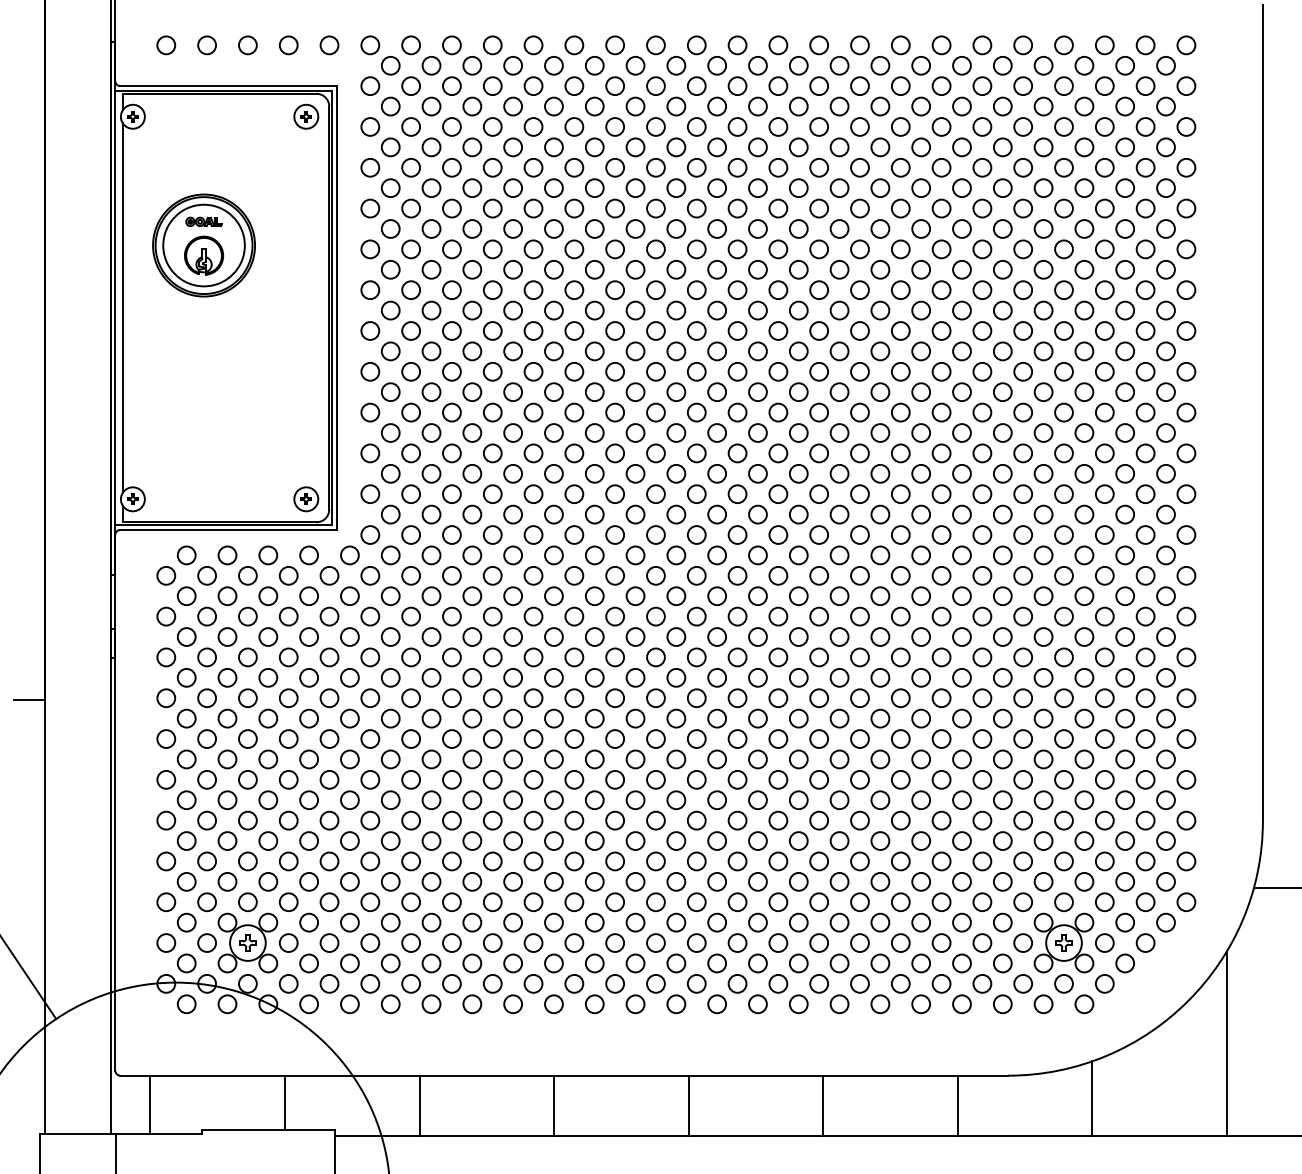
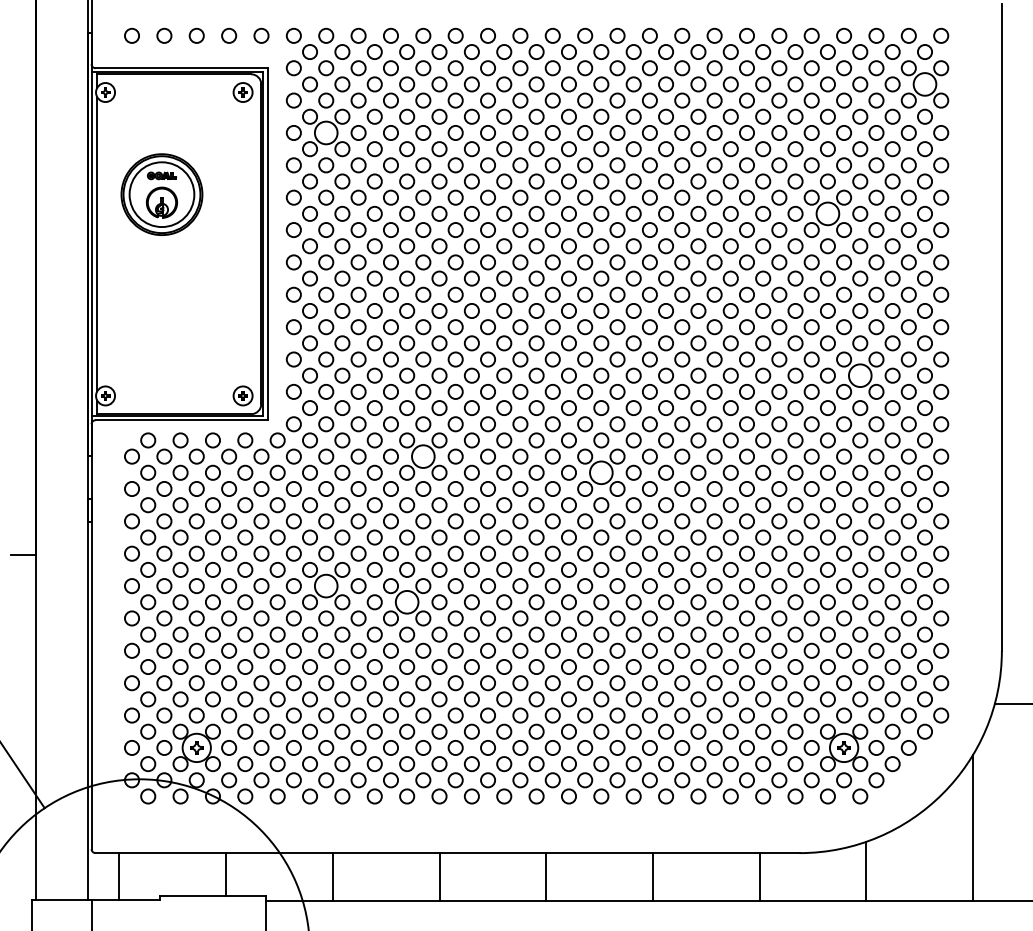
circle: (1165, 106) -> (924, 84), size x1.6
circle: (411, 167) -> (326, 132), size x1.6
circle: (1043, 269) -> (827, 213), size x1.6
circle: (1084, 473) -> (860, 375), size x1.6
circle: (533, 575) -> (423, 456), size x1.6
circle: (757, 596) -> (600, 473), size x1.6
circle: (411, 738) -> (326, 585), size x1.6
circle: (513, 759) -> (407, 602), size x1.6

